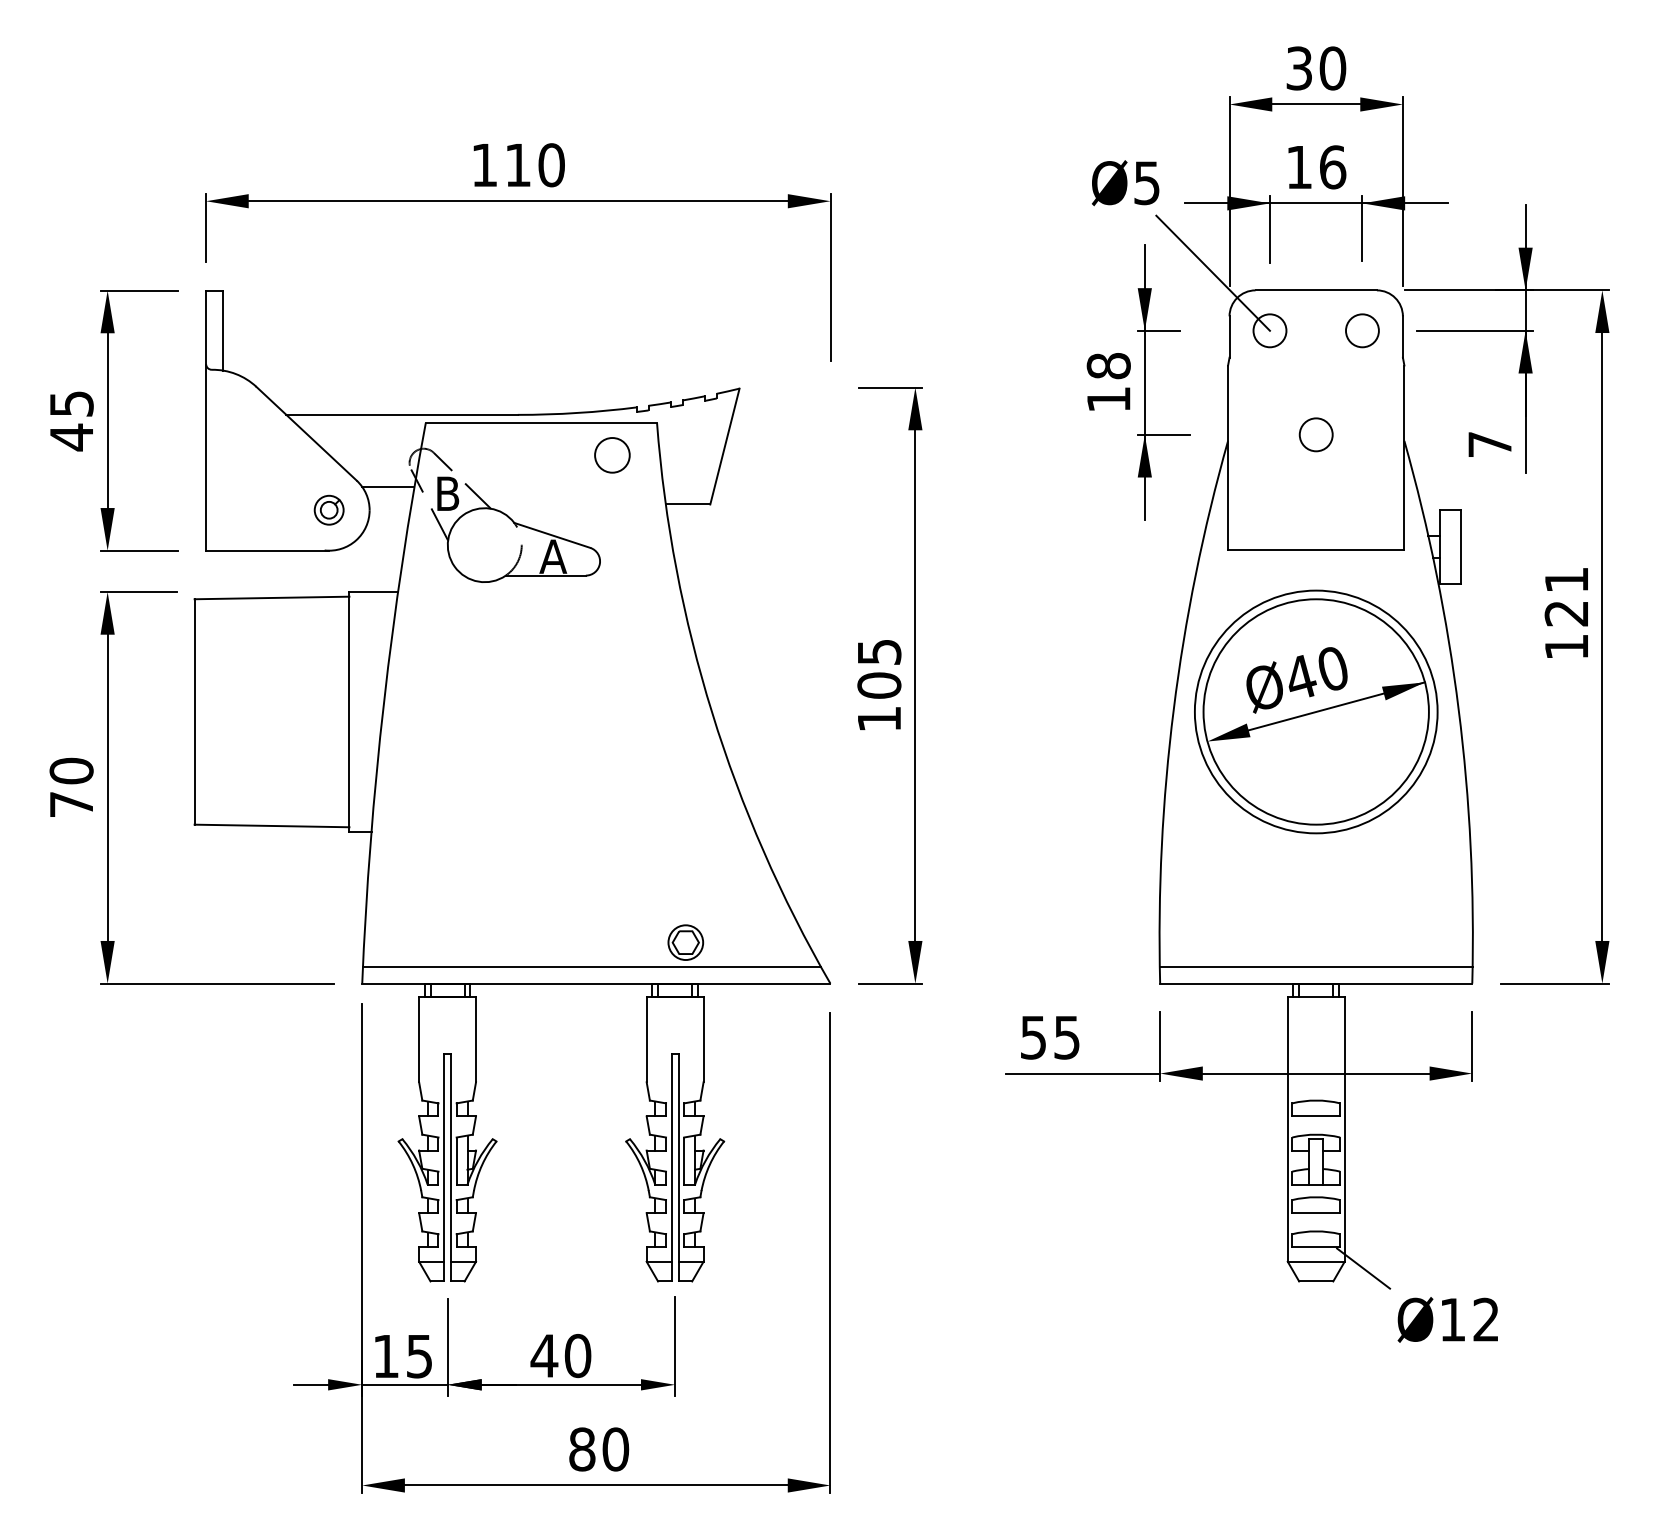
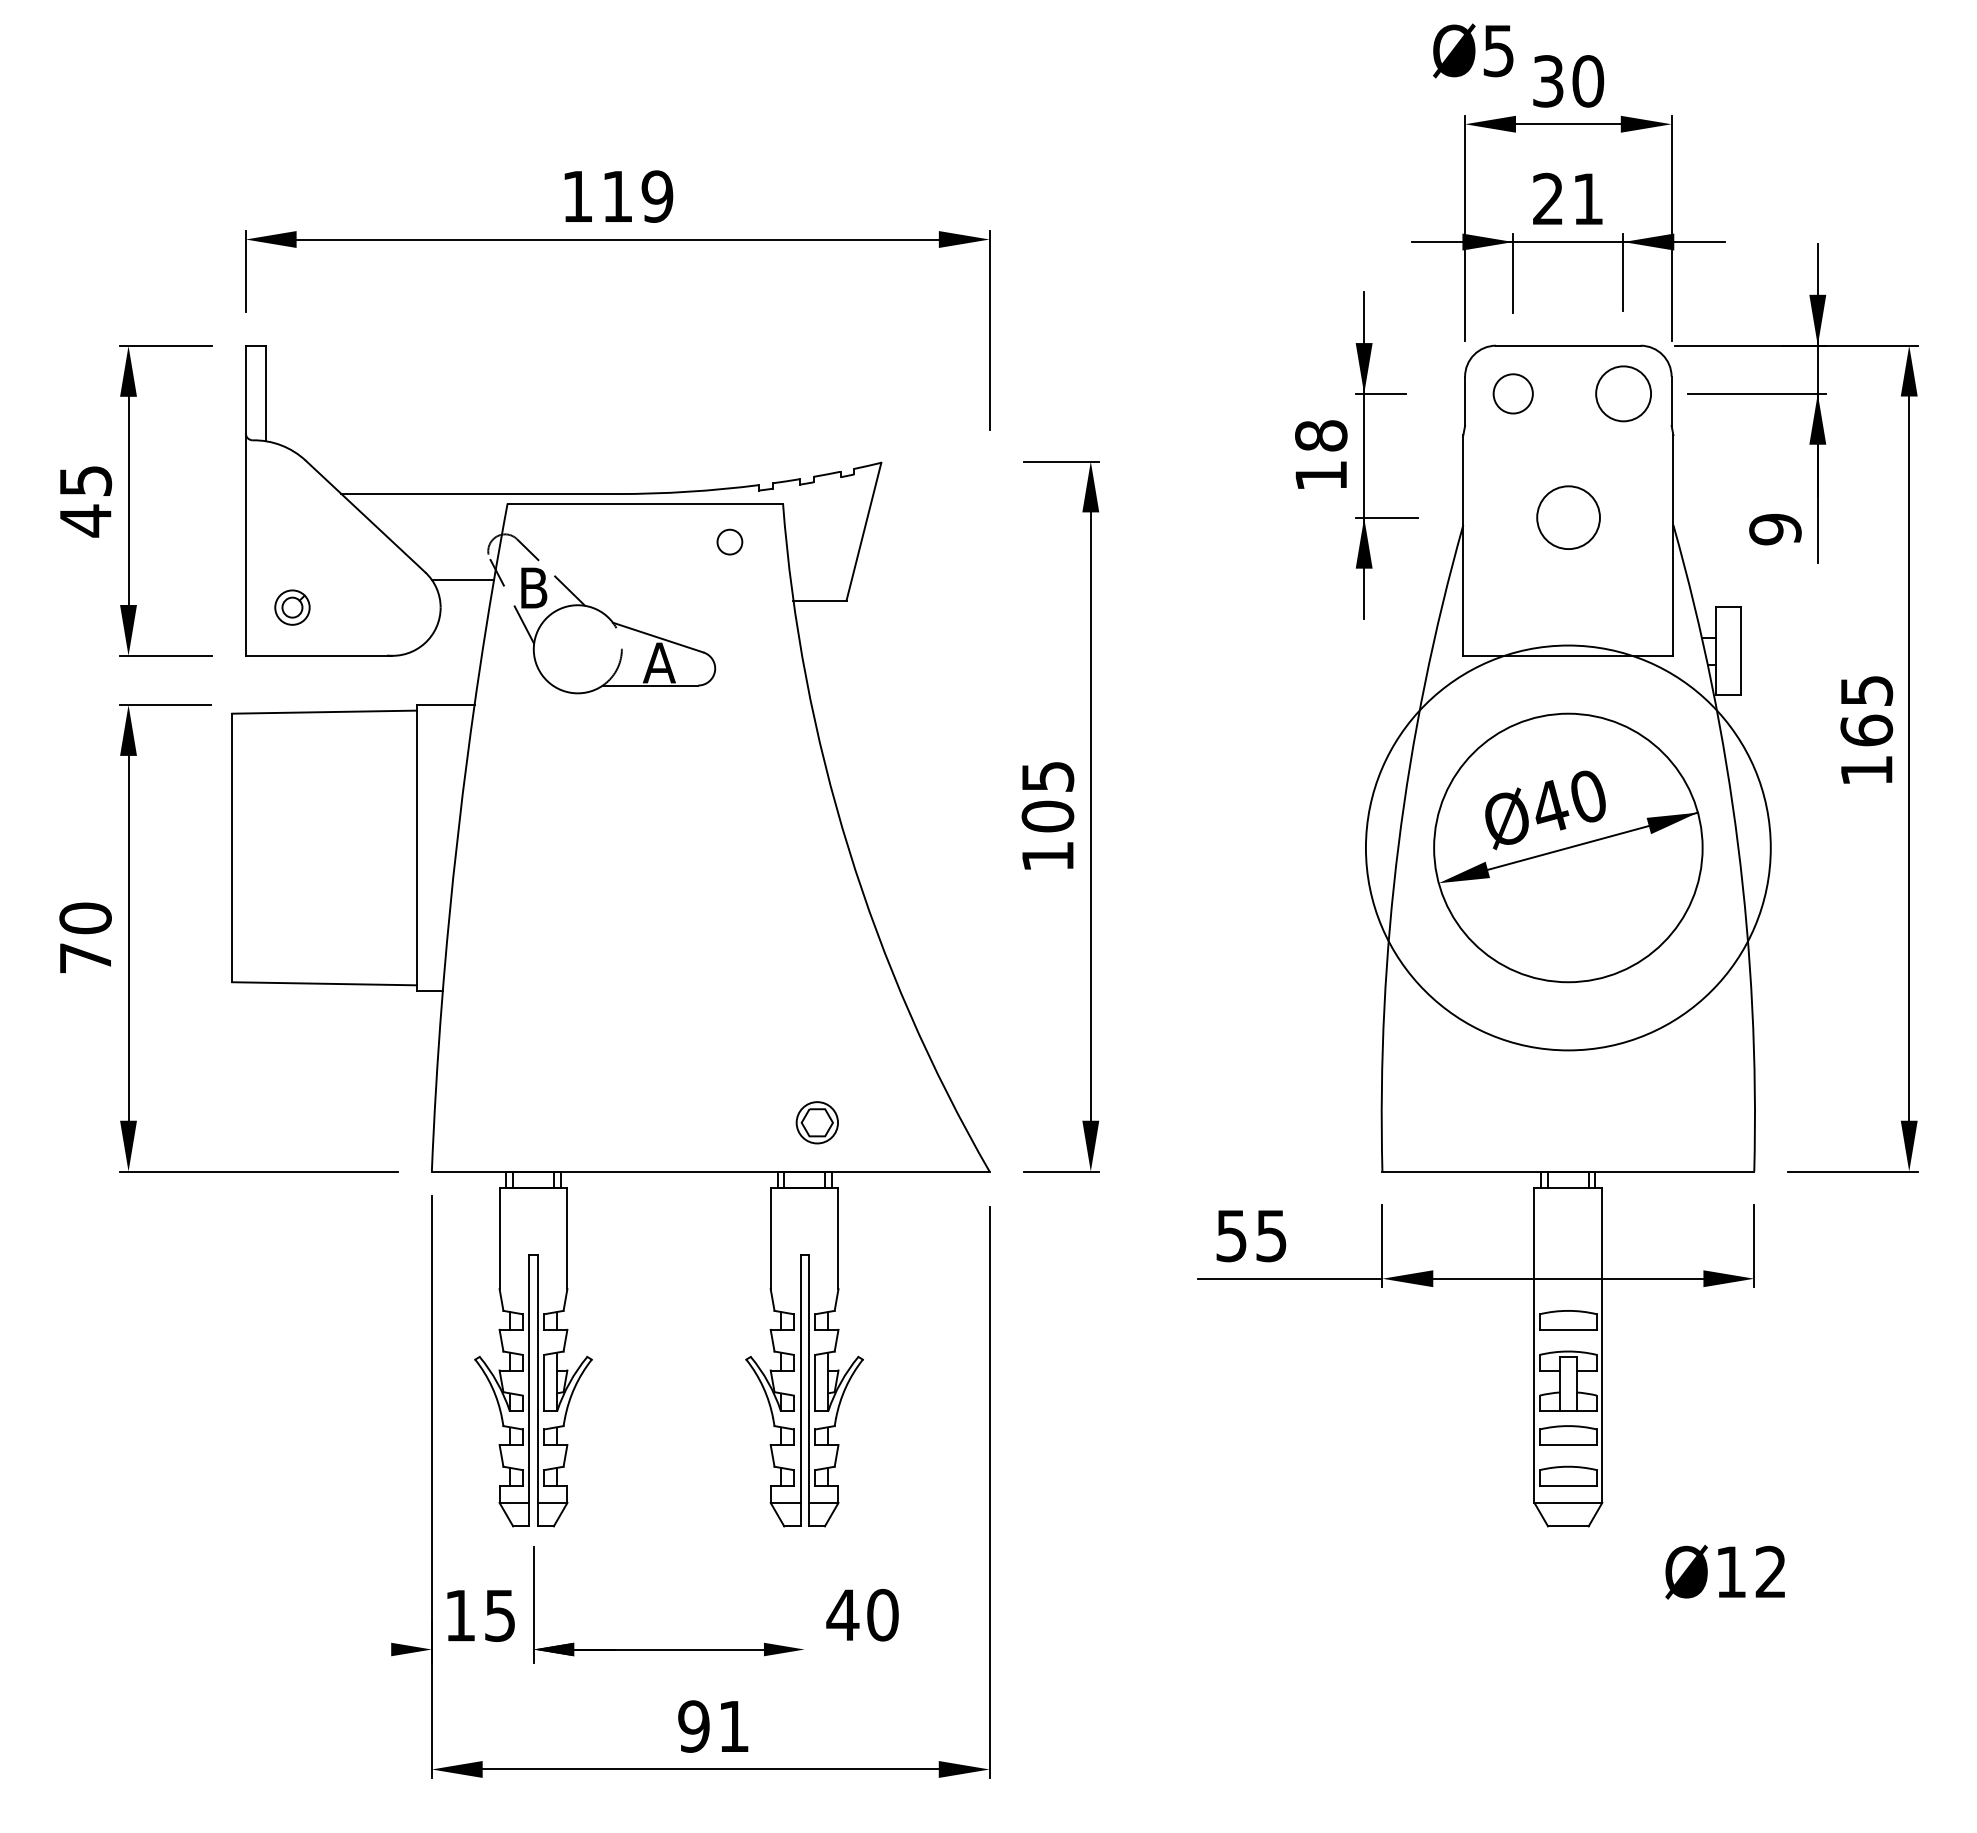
text: (551, 165) -> (657, 196), 110 -> 119
text: (1316, 166) -> (1568, 198), 16 -> 21
text: (1125, 182) -> (1473, 50), moved
line: (1213, 272) -> (1445, 324), removed
circle: (1361, 330) -> (1622, 393), size x1.4
circle: (1315, 434) -> (1567, 517), size x1.6
text: (1490, 444) -> (1775, 529), 7 -> 9
circle: (612, 454) -> (729, 541), size x0.6
part: (329, 510) -> (292, 607), moved
text: (1566, 597) -> (1866, 711), 121 -> 165
circle: (1315, 711) -> (1567, 847), size x1.4
line: (591, 966) -> (705, 1151), removed
line: (1316, 966) -> (1568, 1151), removed
line: (1363, 1268) -> (1624, 1510), removed
line: (675, 1346) -> (804, 1603), removed
text: (560, 1356) -> (862, 1615), moved
line: (310, 1384) -> (370, 1649), removed
line: (404, 1384) -> (482, 1649), removed
text: (598, 1449) -> (713, 1726), 80 -> 91

